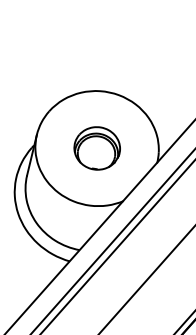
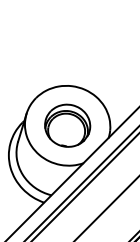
part: (96, 148) -> (67, 125), size x1.43

